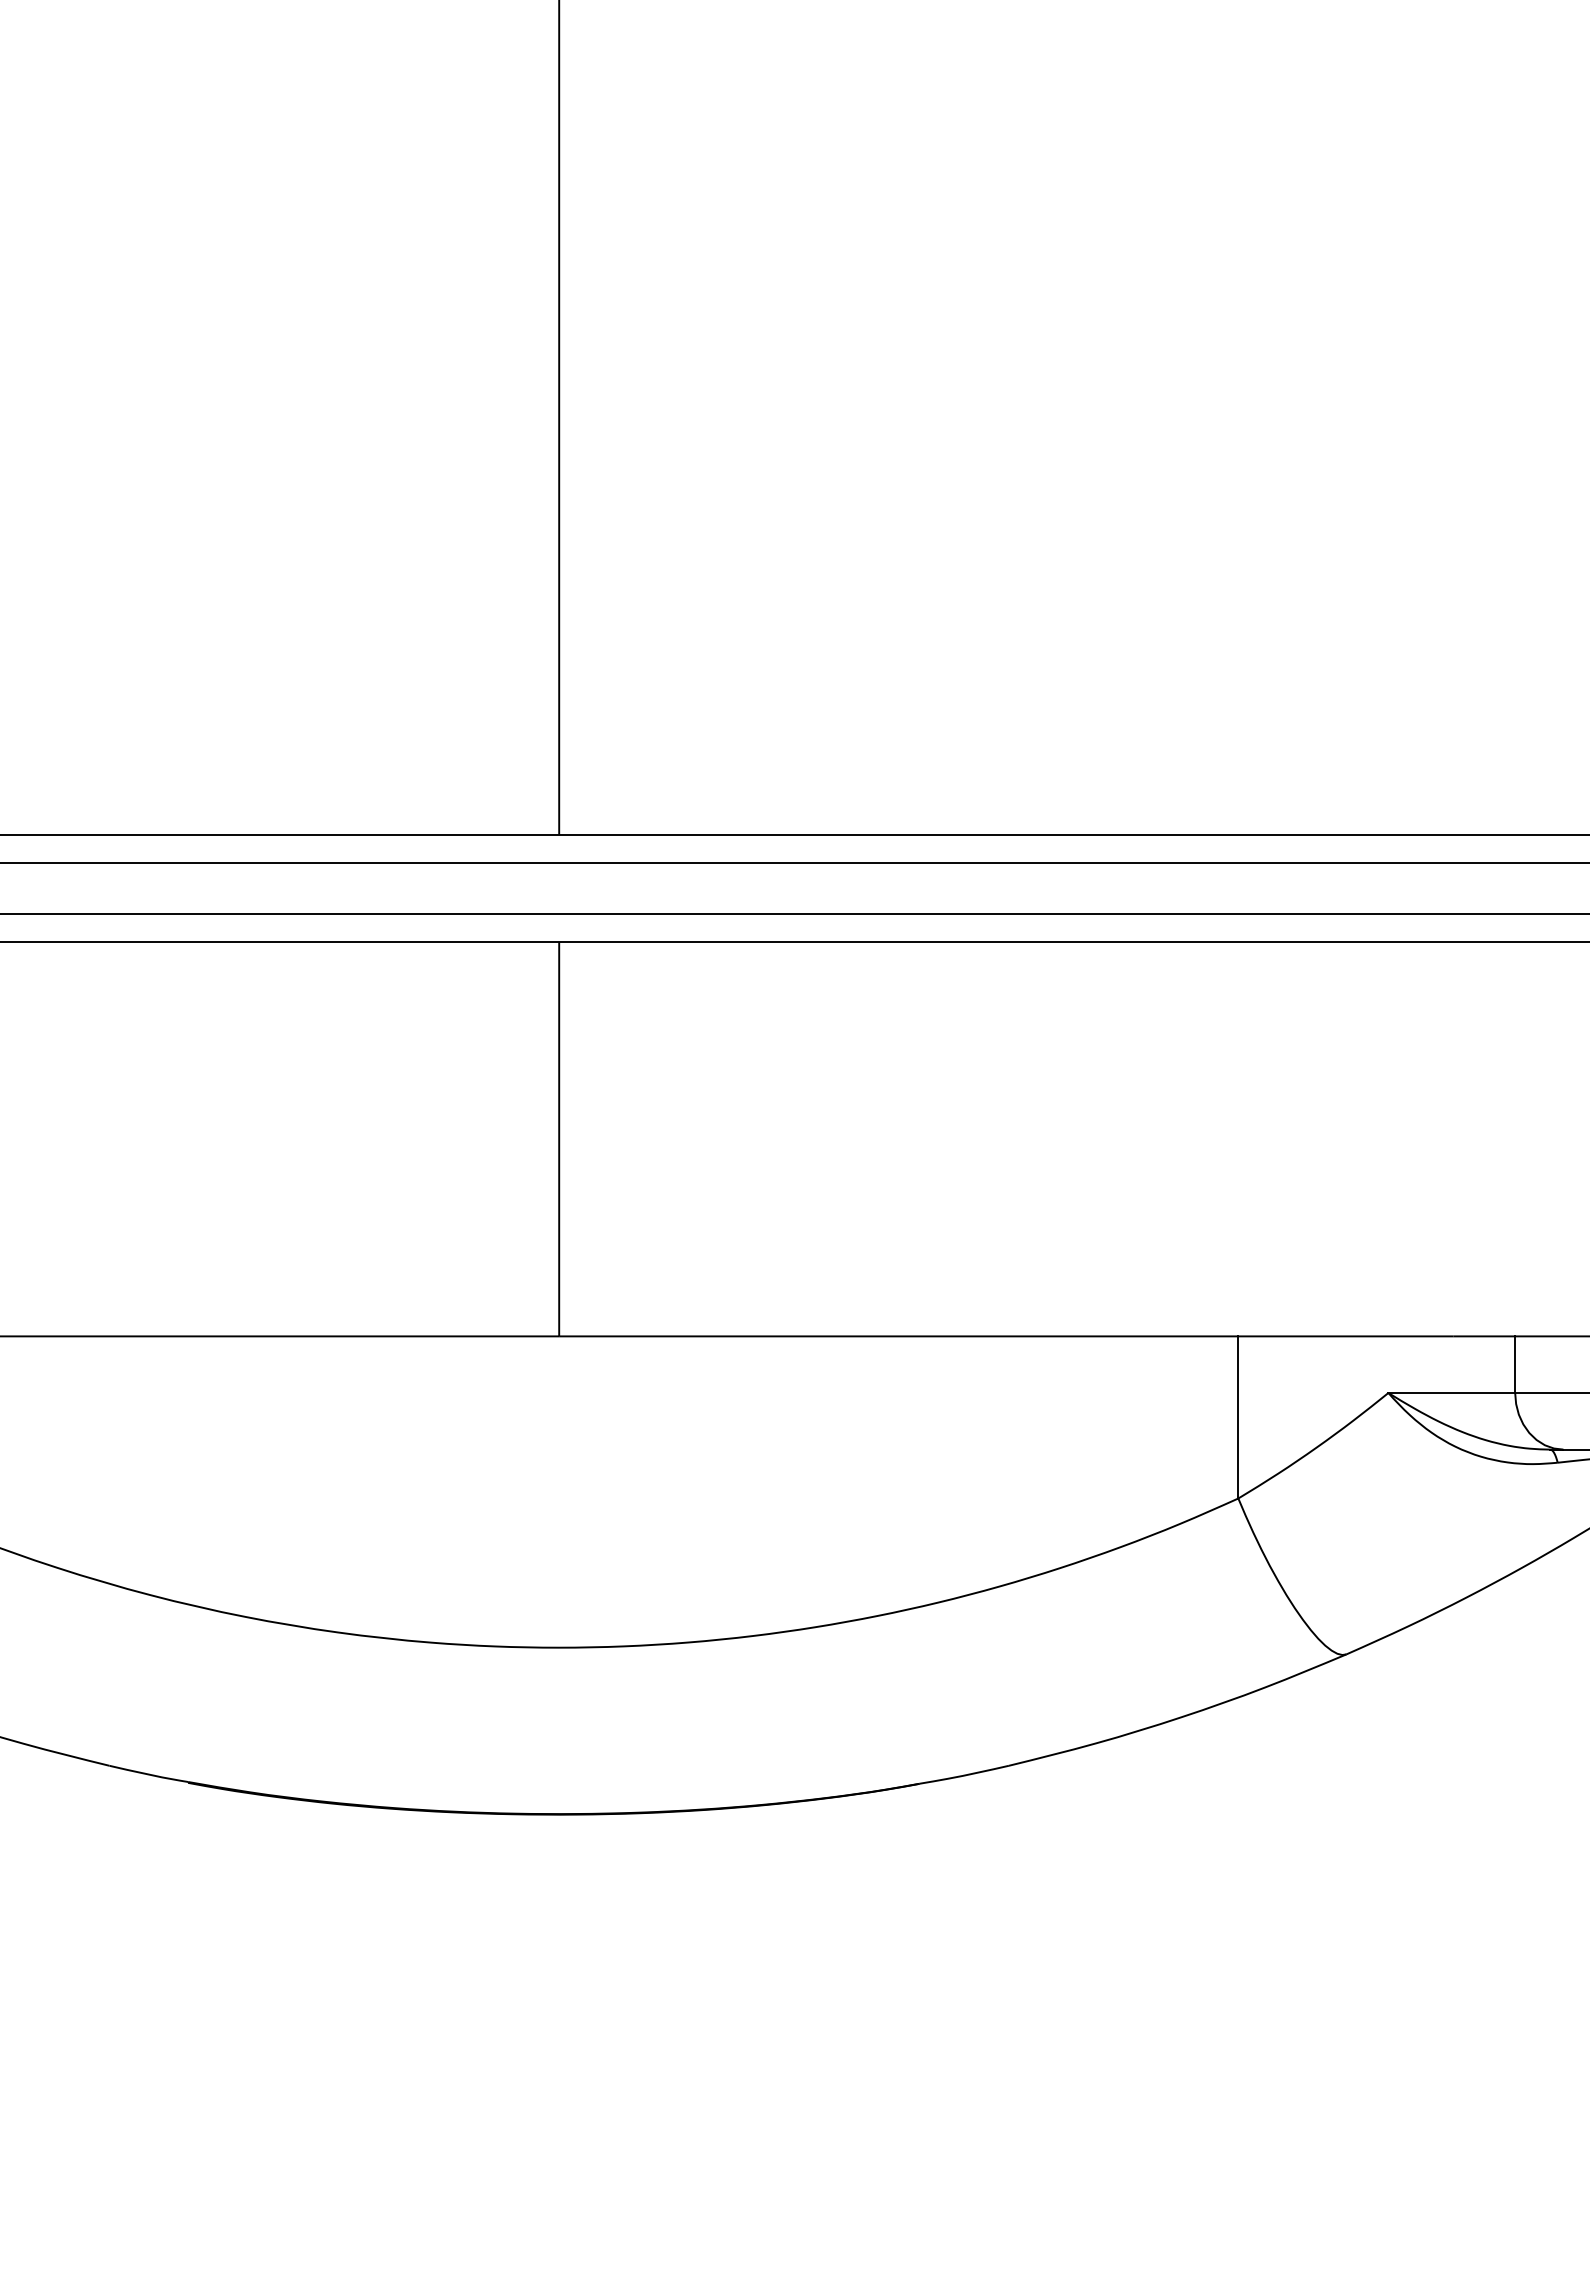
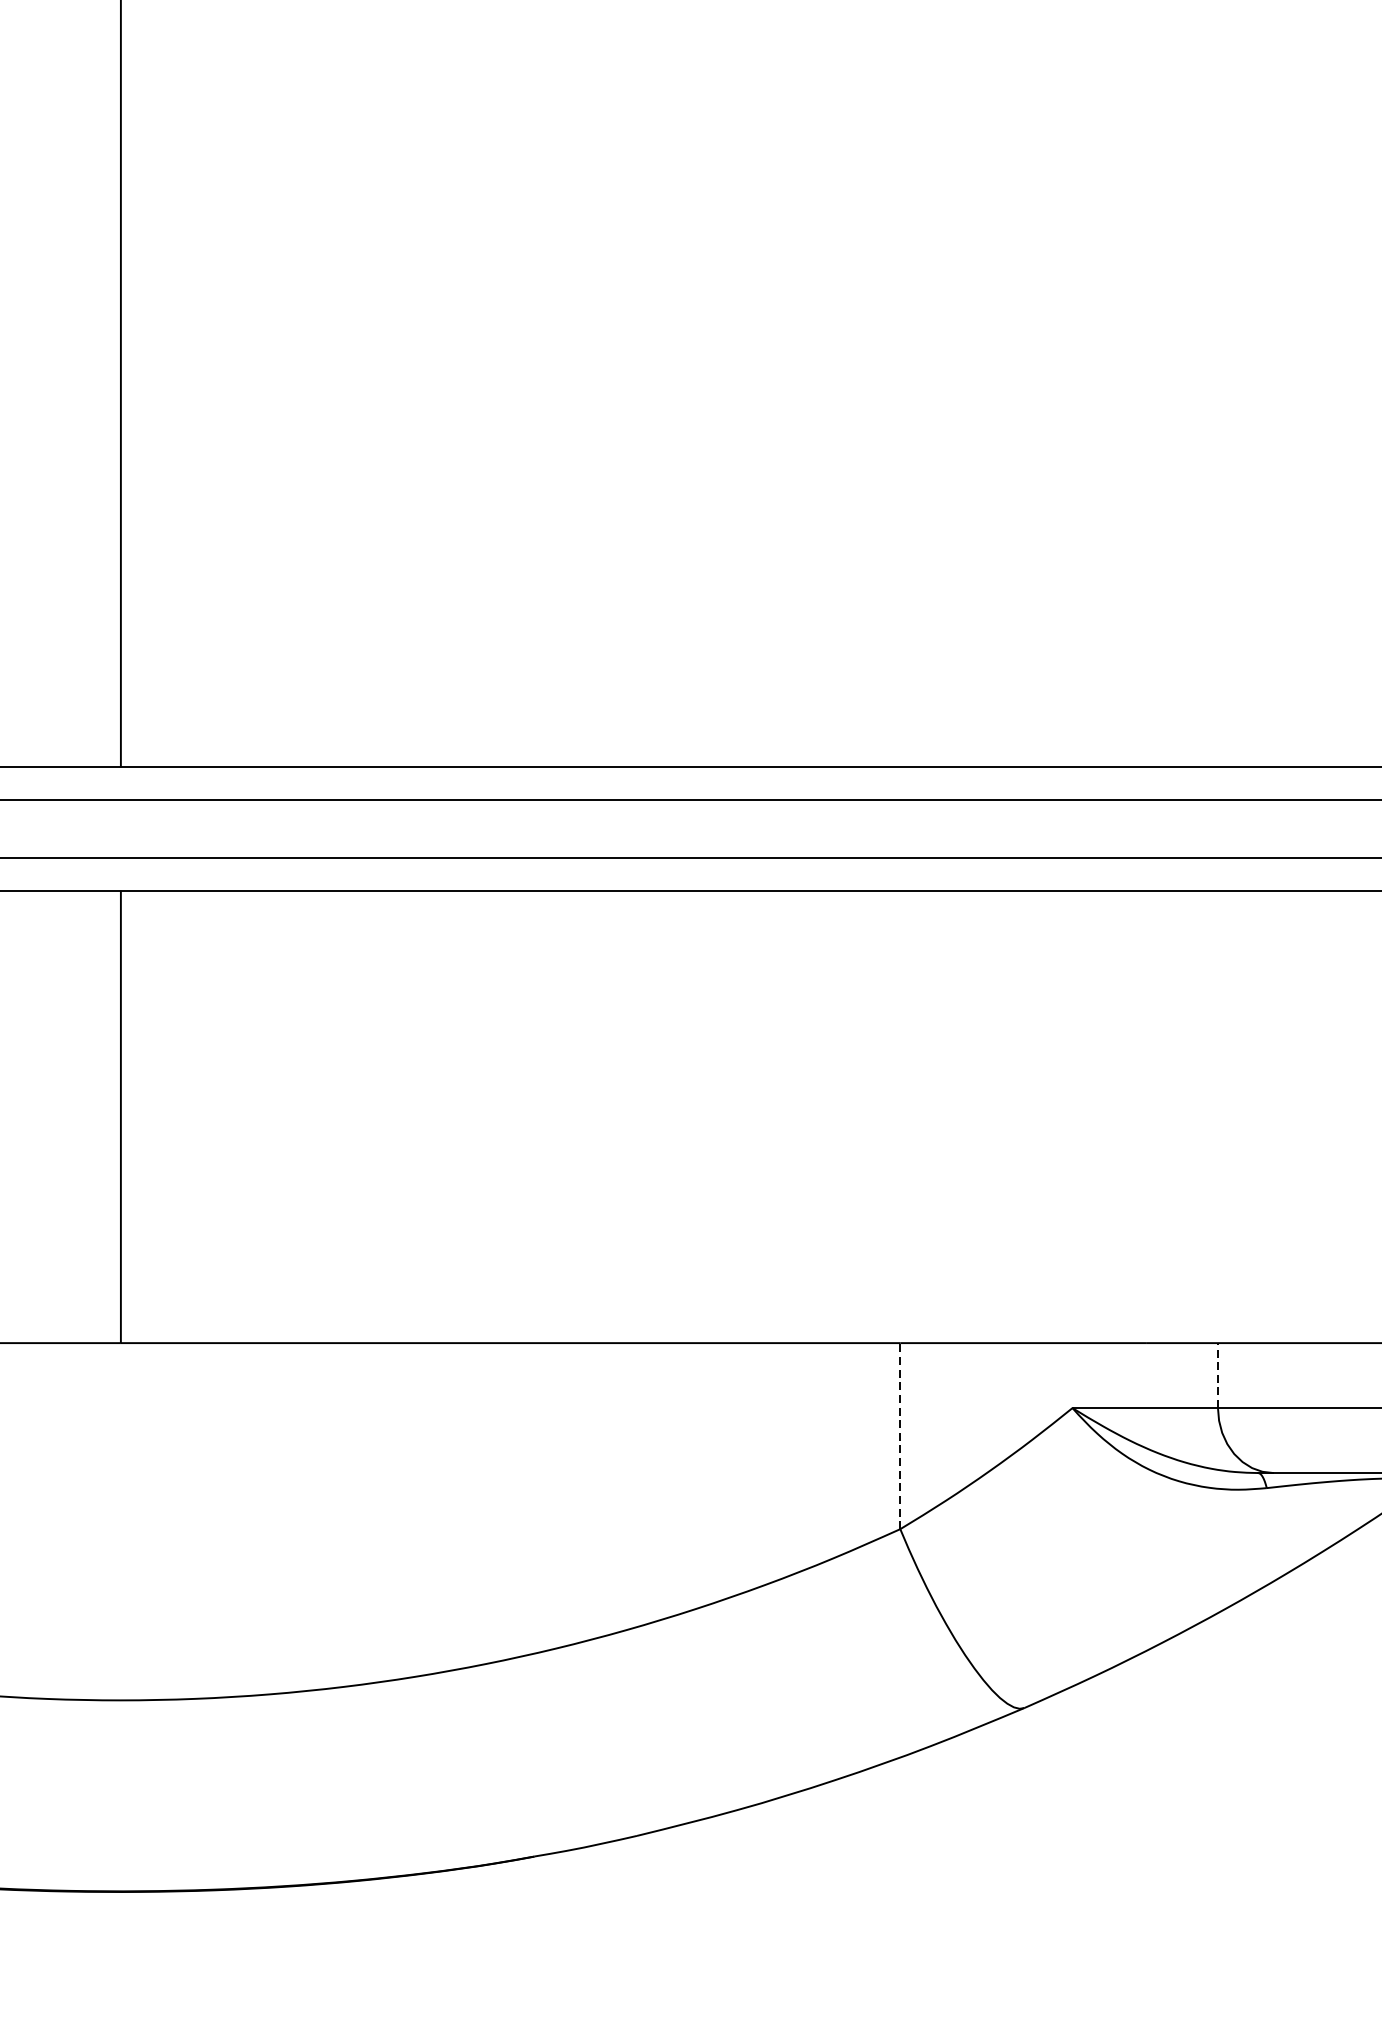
line: (1515, 1364) -> (1218, 1375), solid -> dashed
line: (1238, 1416) -> (900, 1435), solid -> dashed

